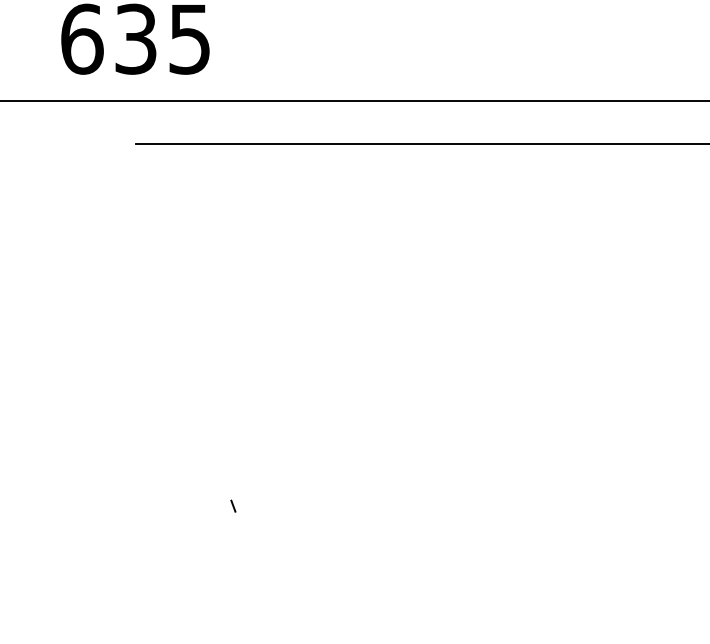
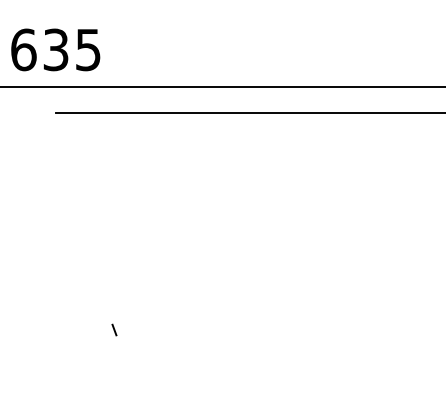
part: (233, 505) -> (114, 329), size x1.6

